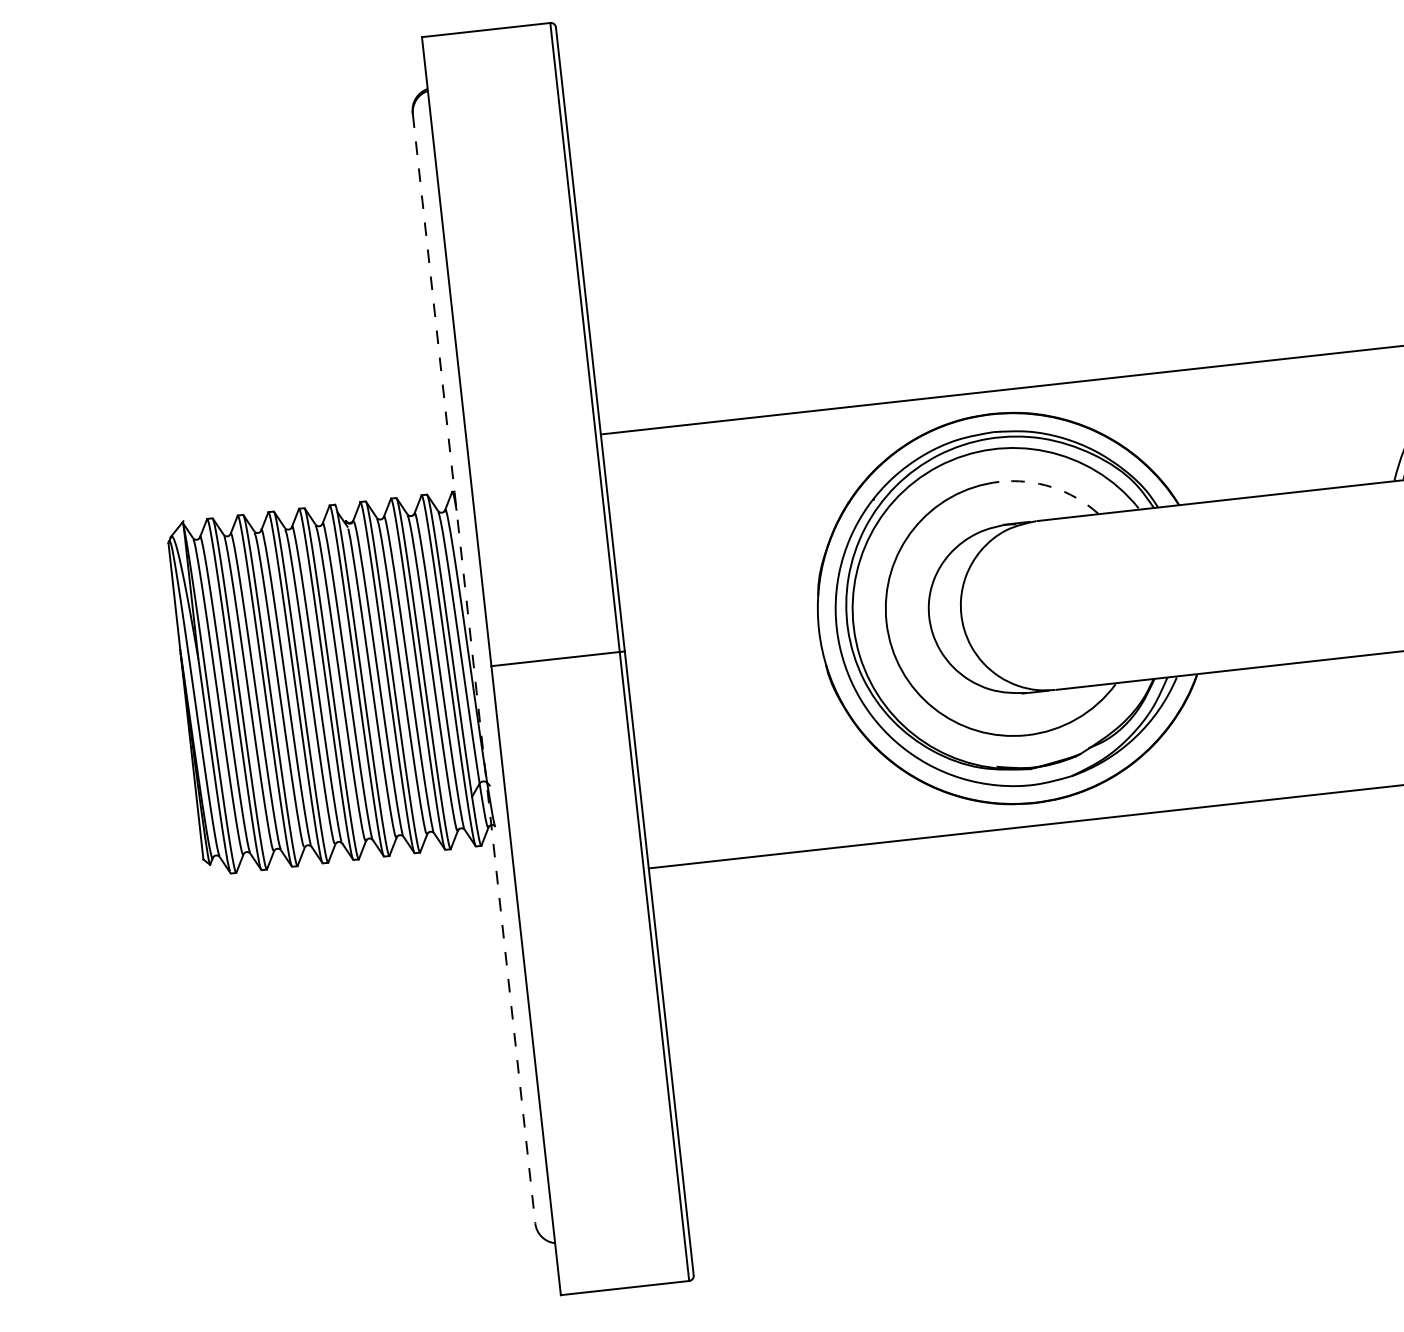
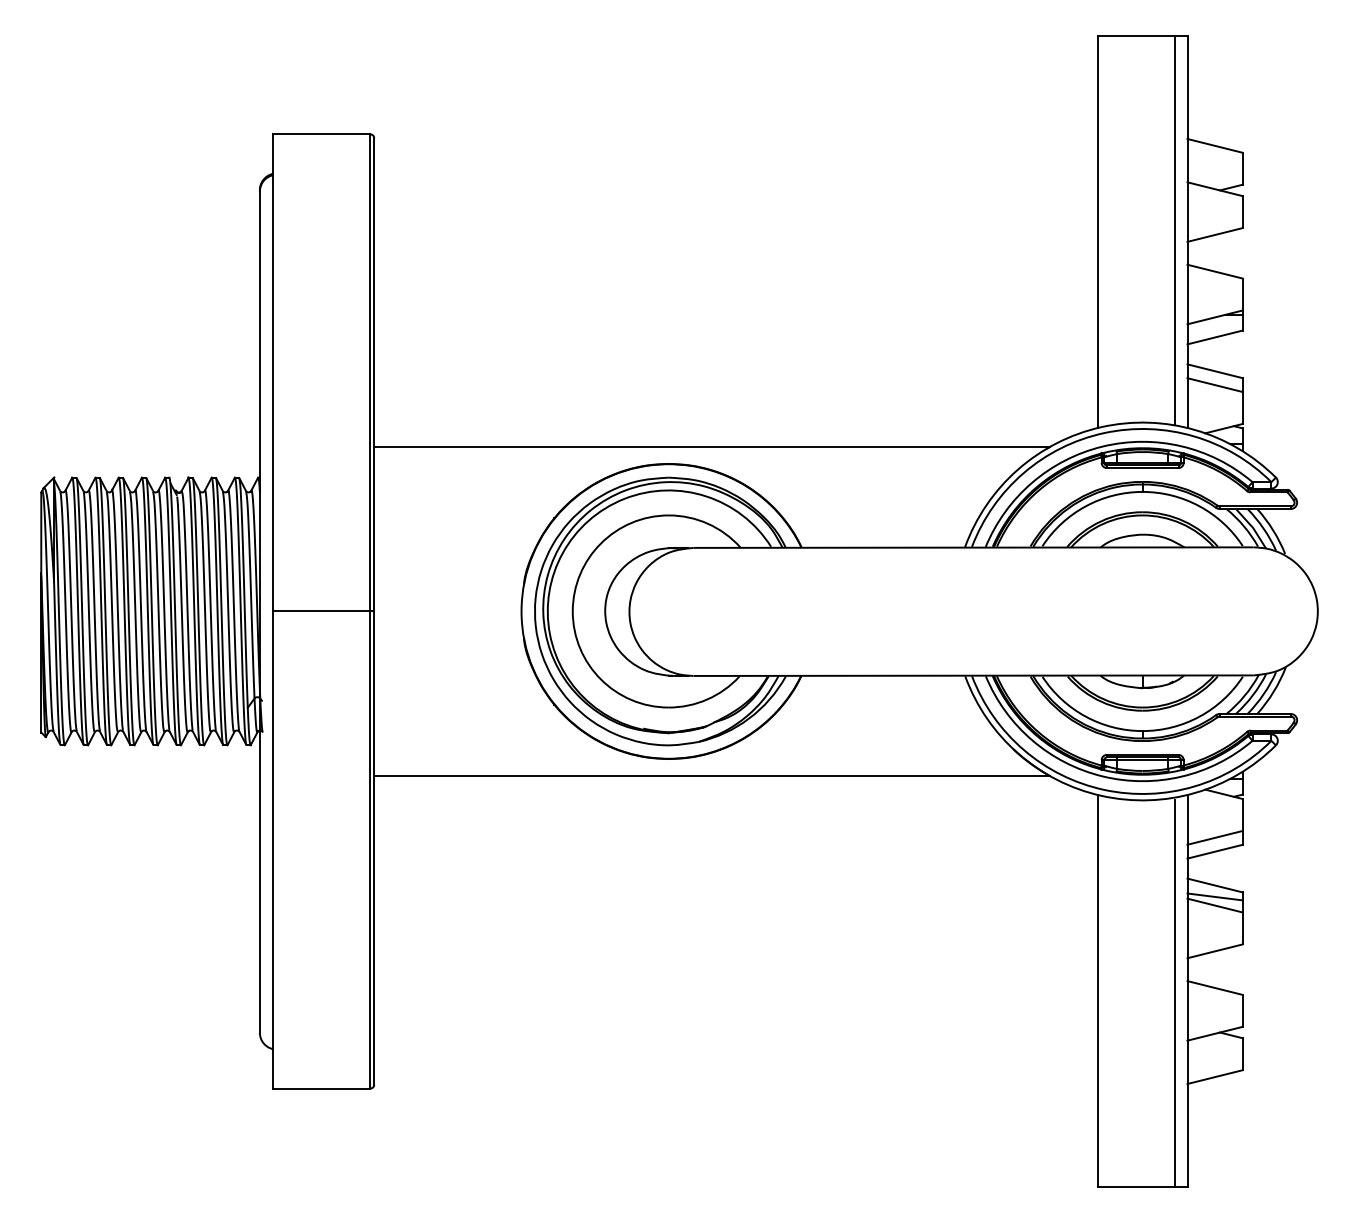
arc: (1052, 486) -> (708, 523), dashed -> solid
line: (473, 669) -> (259, 612), dashed -> solid

